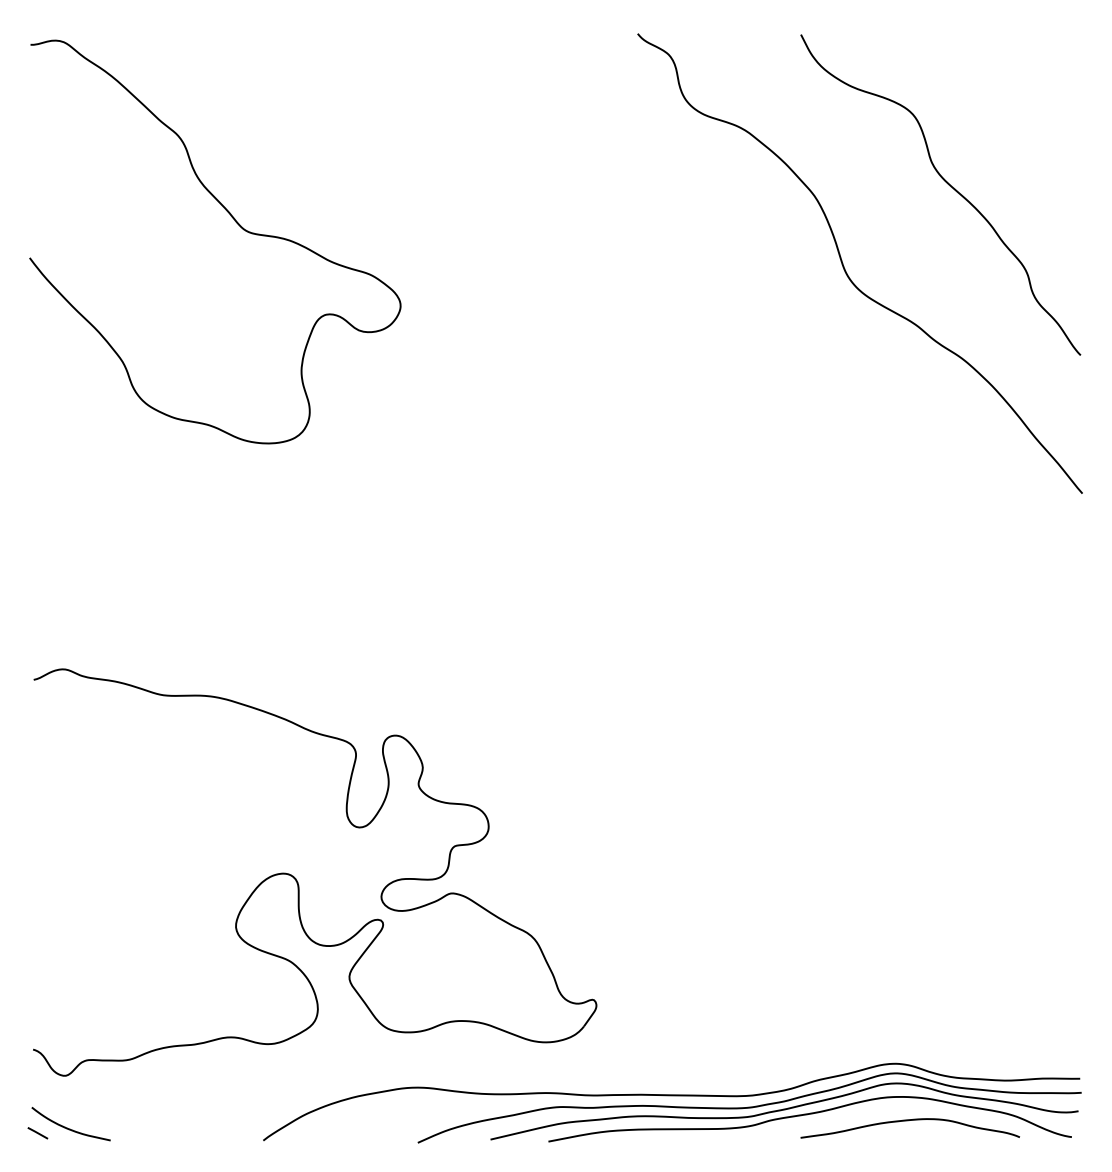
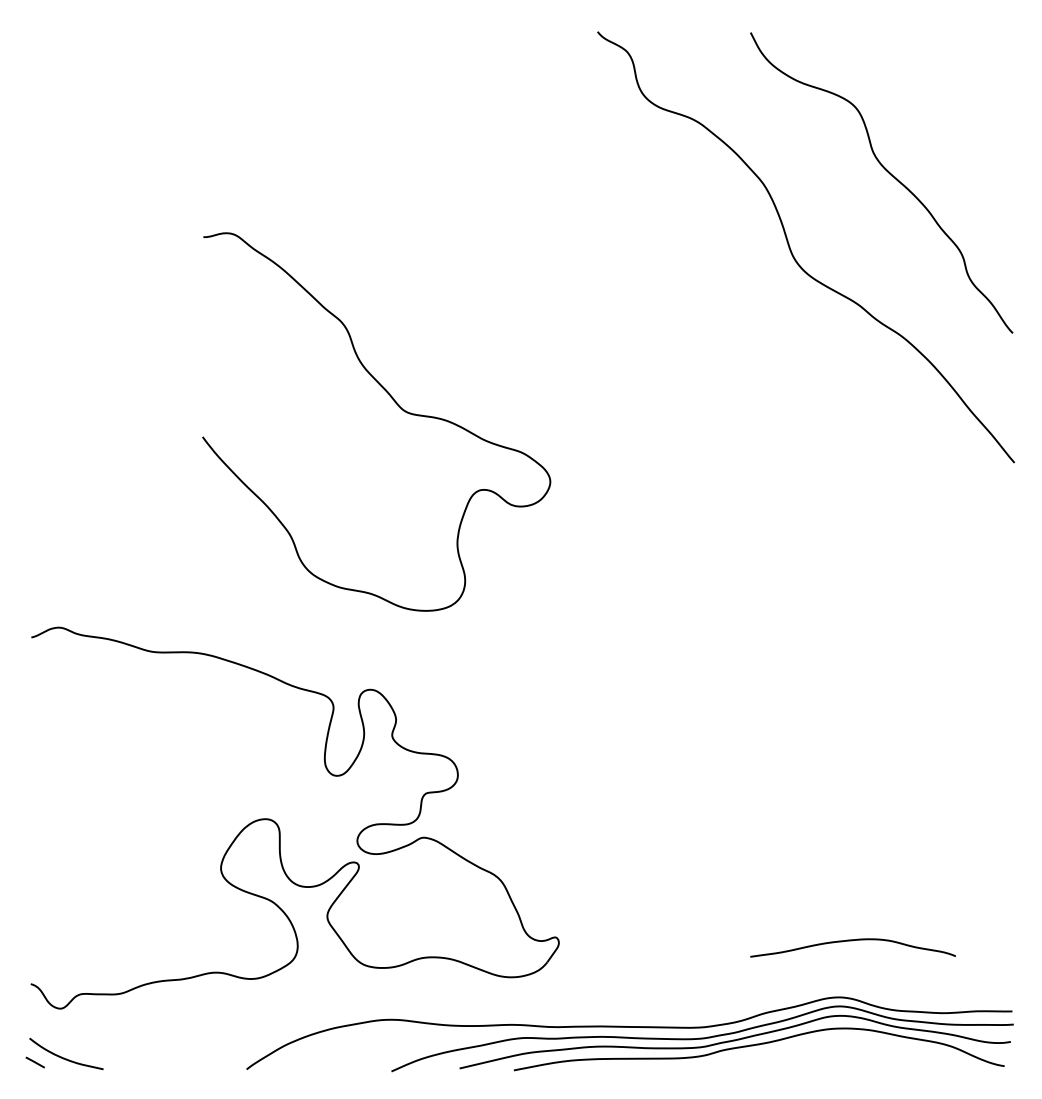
curve: (234, 221) -> (394, 402), moved
curve: (909, 1121) -> (852, 941), moved

